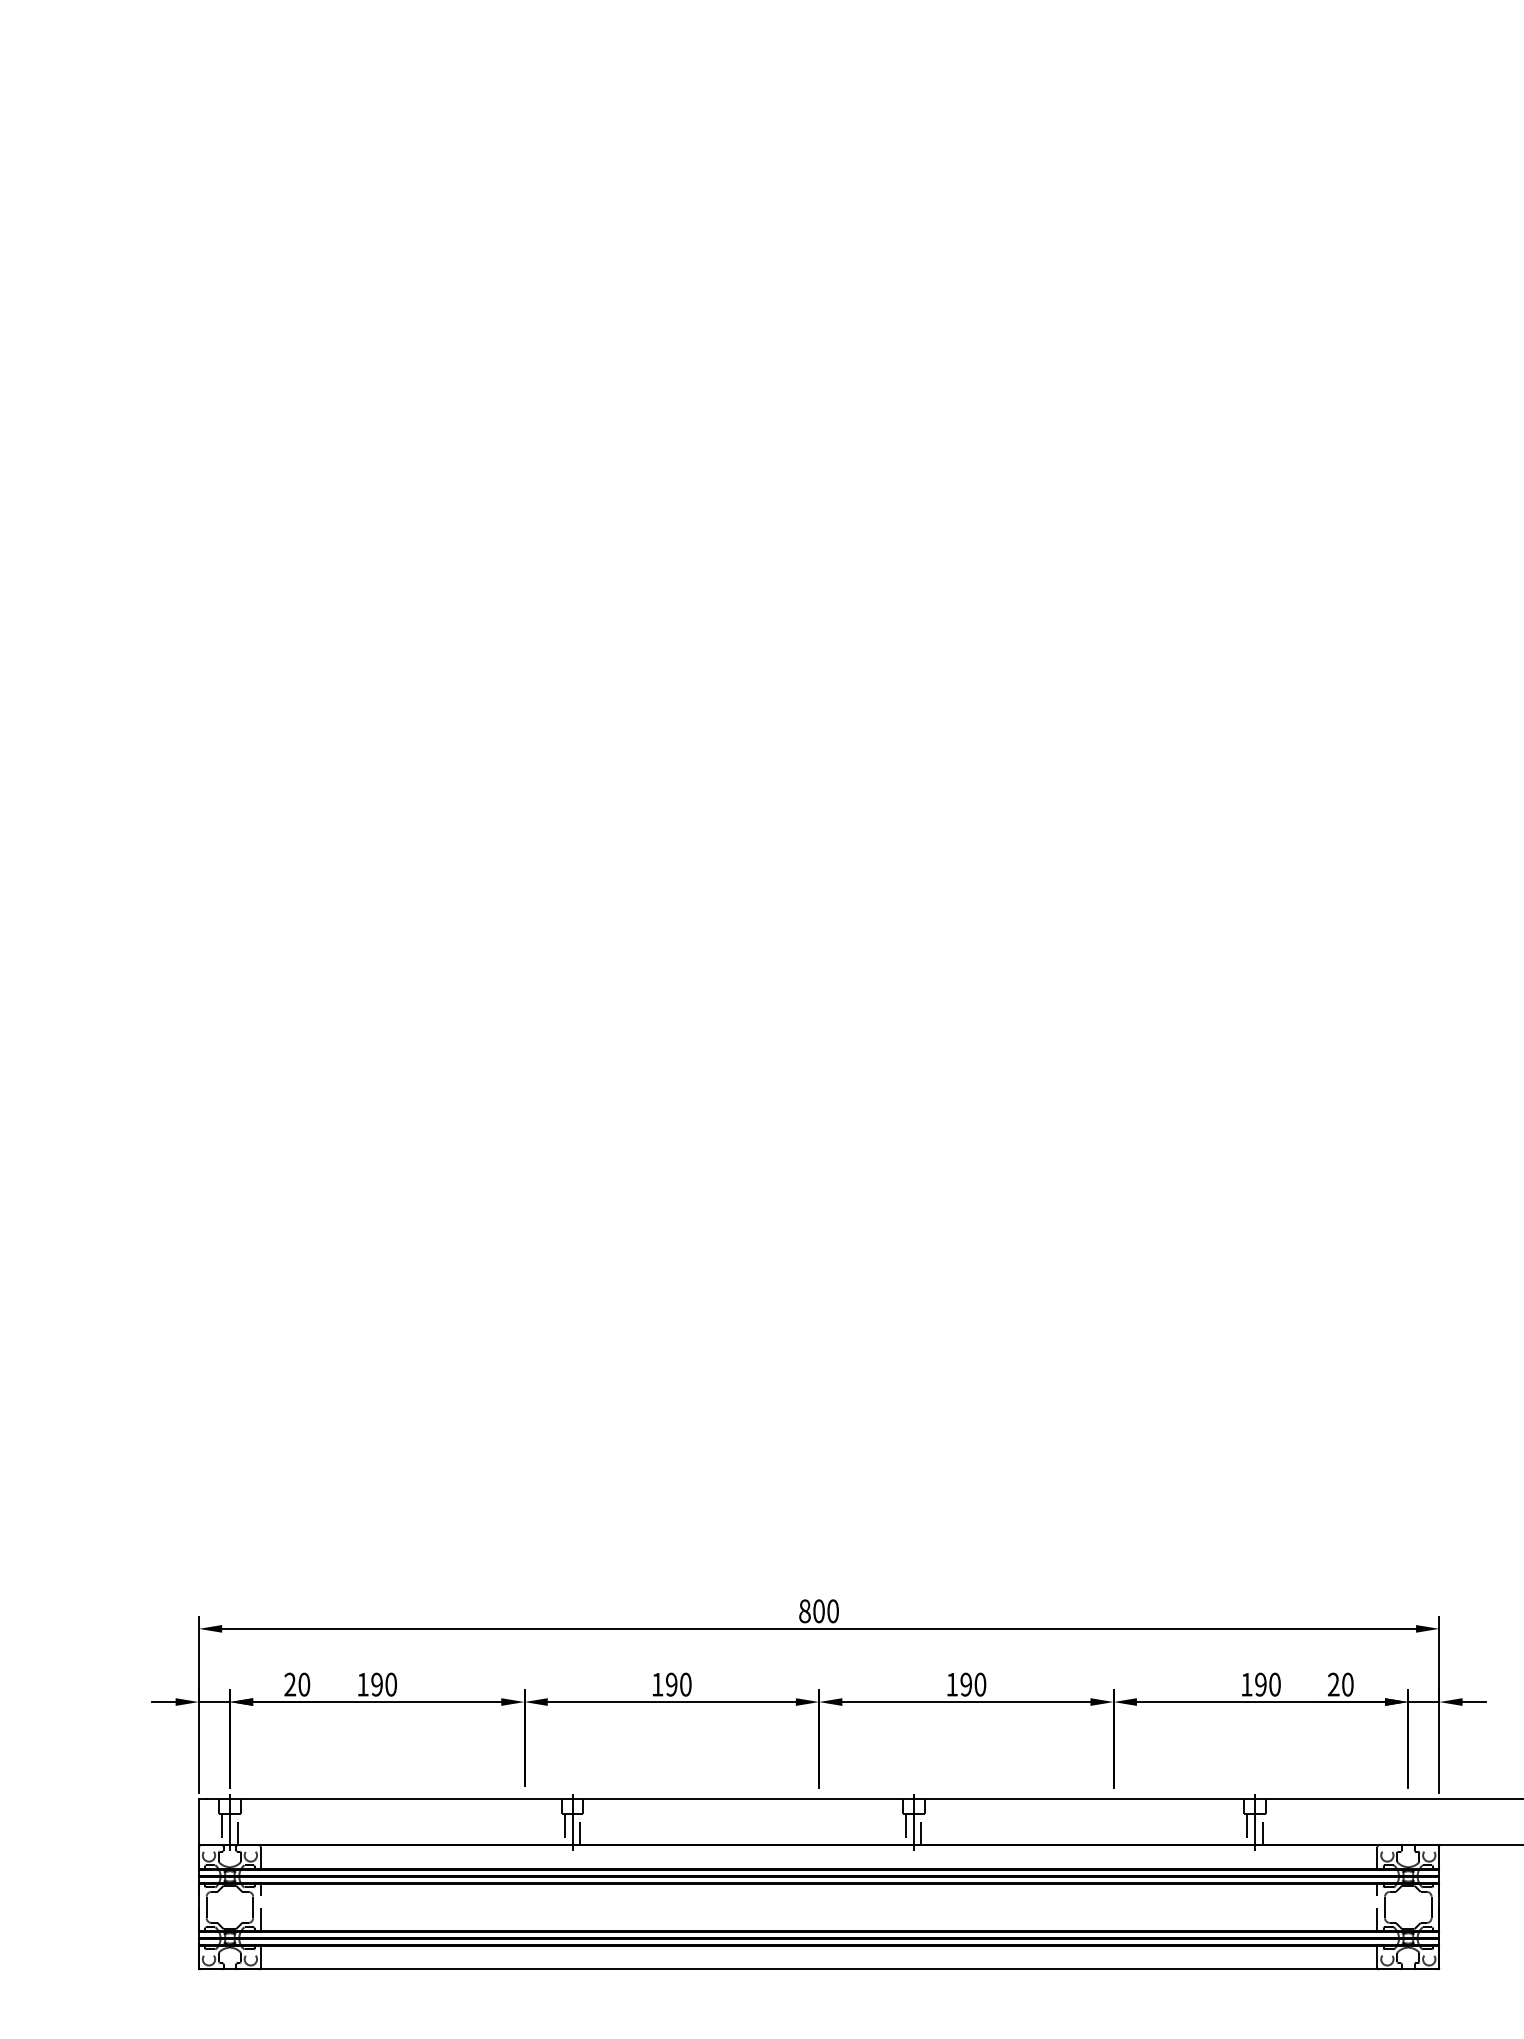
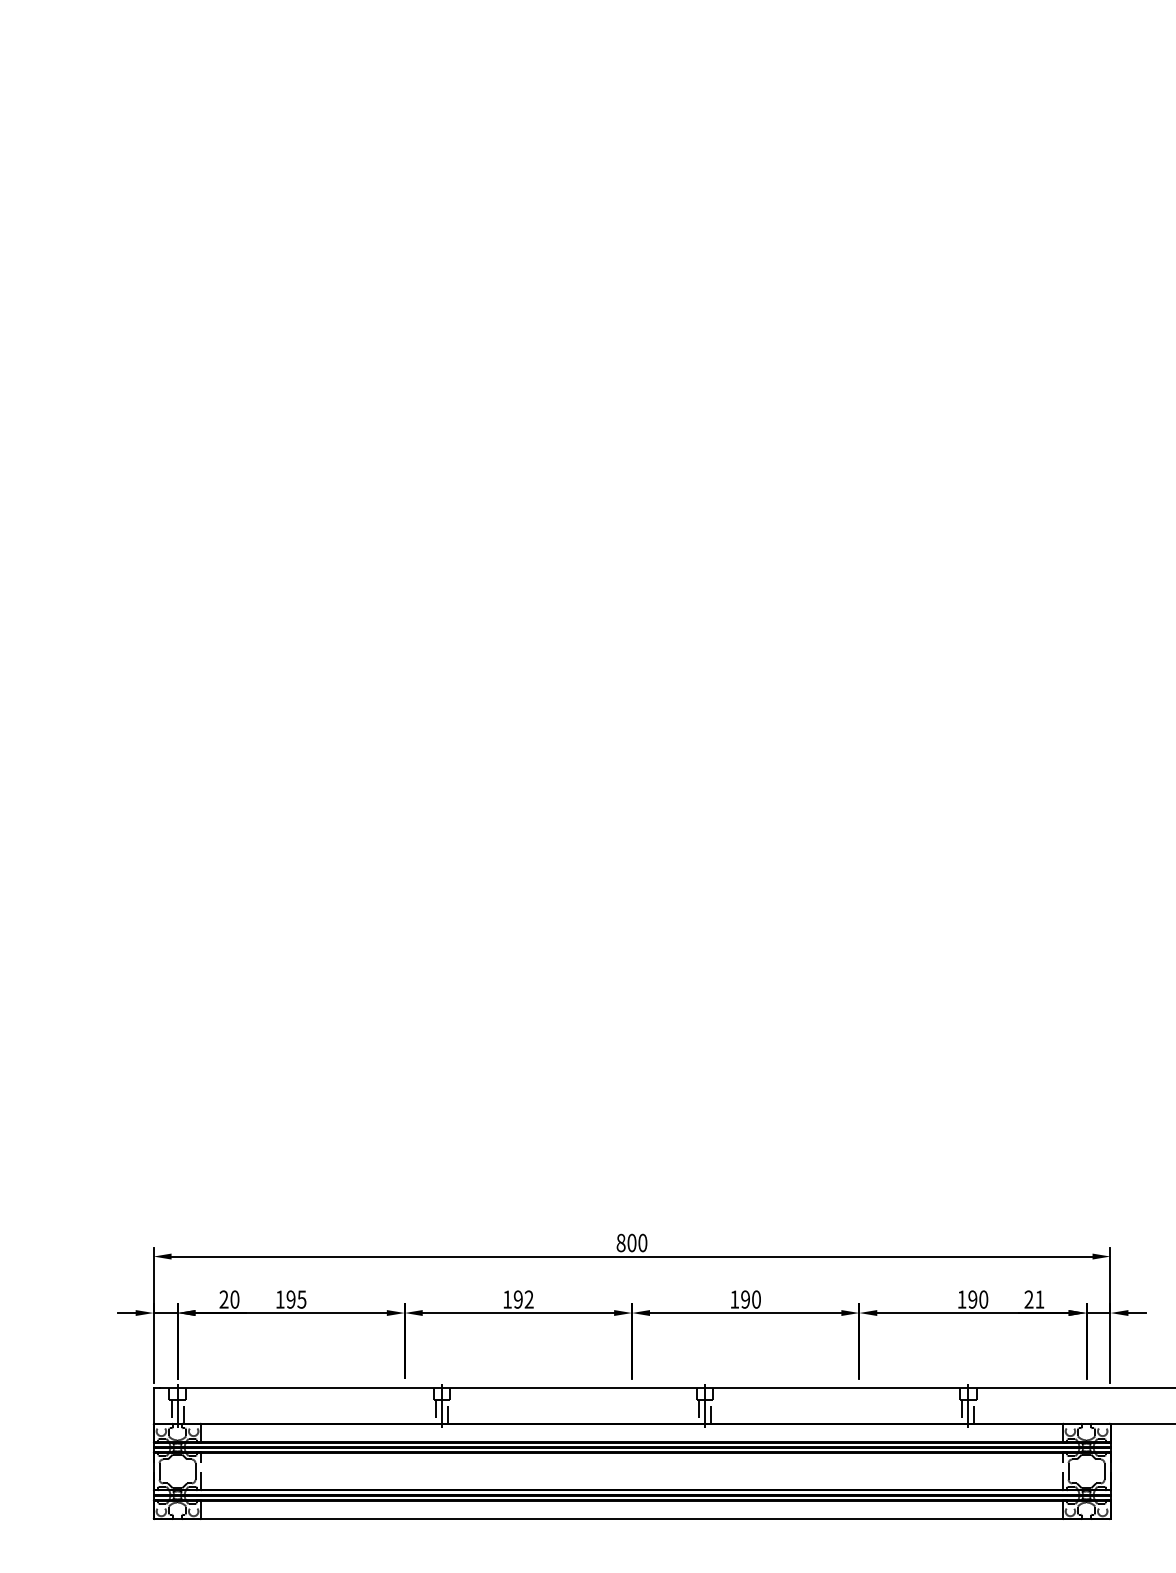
text: (391, 1684) -> (302, 1299), 190 -> 195
text: (685, 1684) -> (528, 1299), 190 -> 192
text: (1347, 1684) -> (1039, 1299), 20 -> 21

